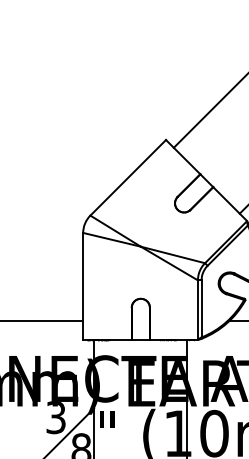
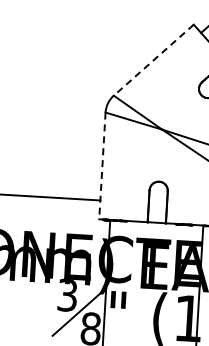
line: (127, 178) -> (153, 60), solid -> dashed
line: (83, 286) -> (102, 166), solid -> dashed

